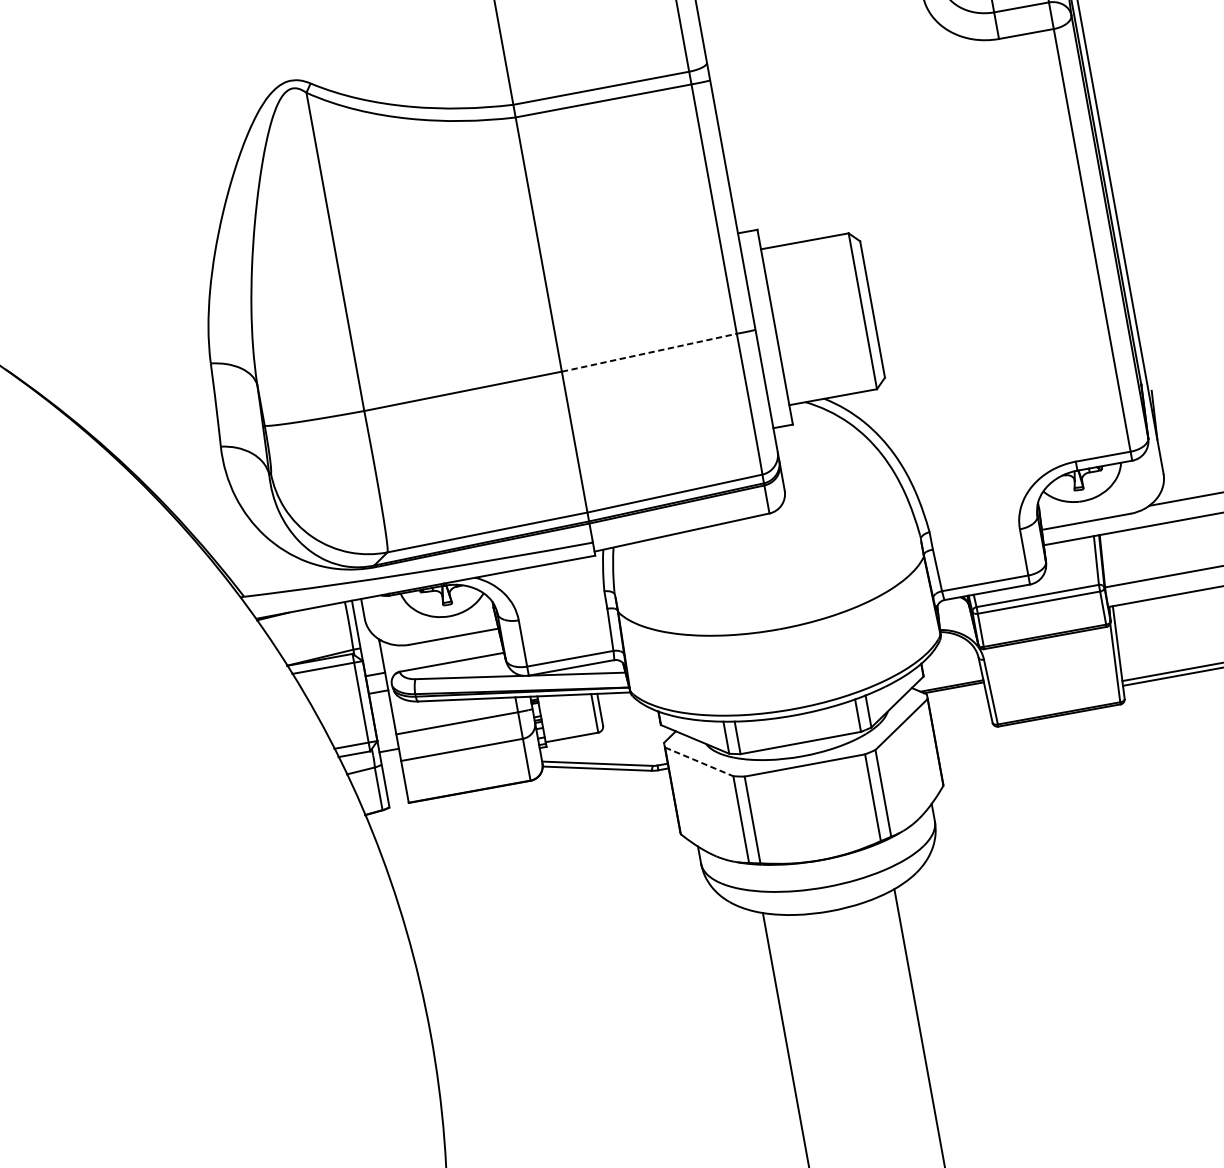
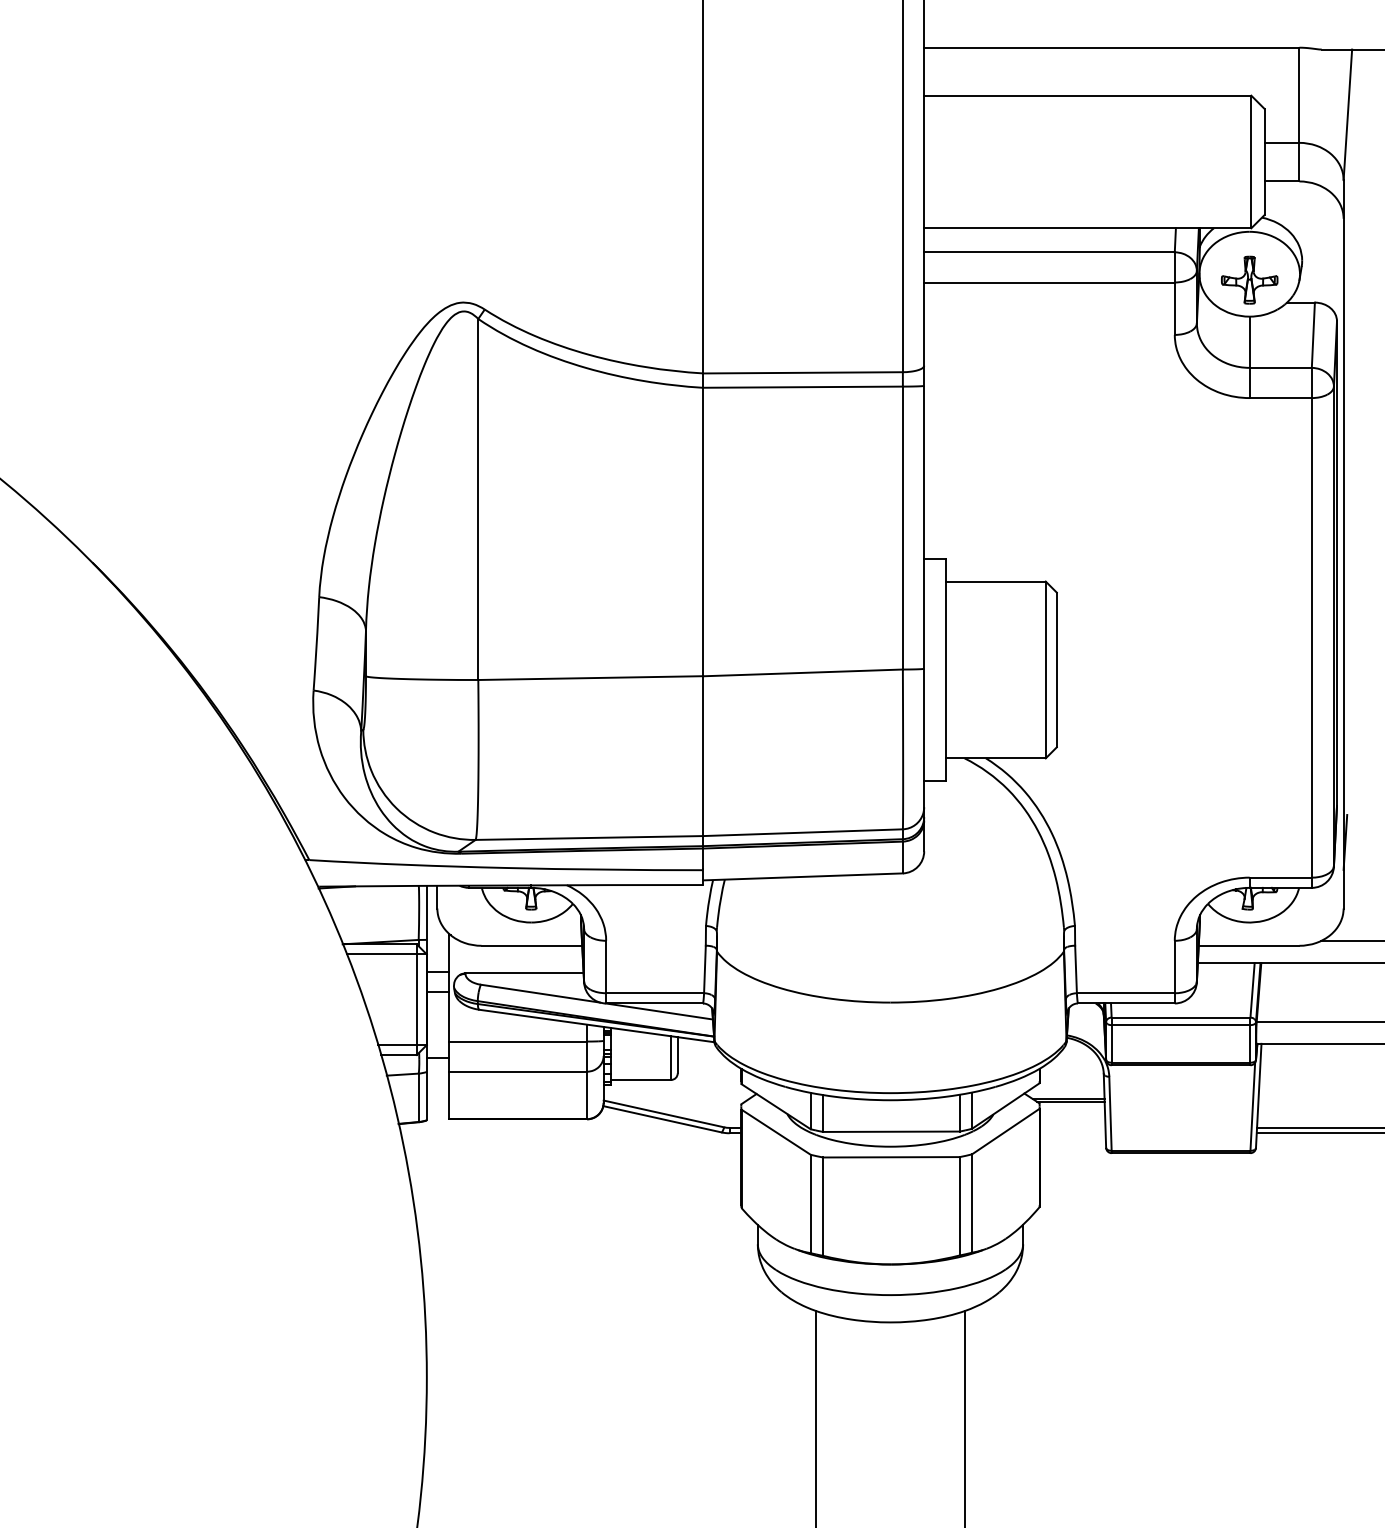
line: (649, 352) -> (803, 672), dashed -> solid
line: (699, 762) -> (776, 1132), dashed -> solid

